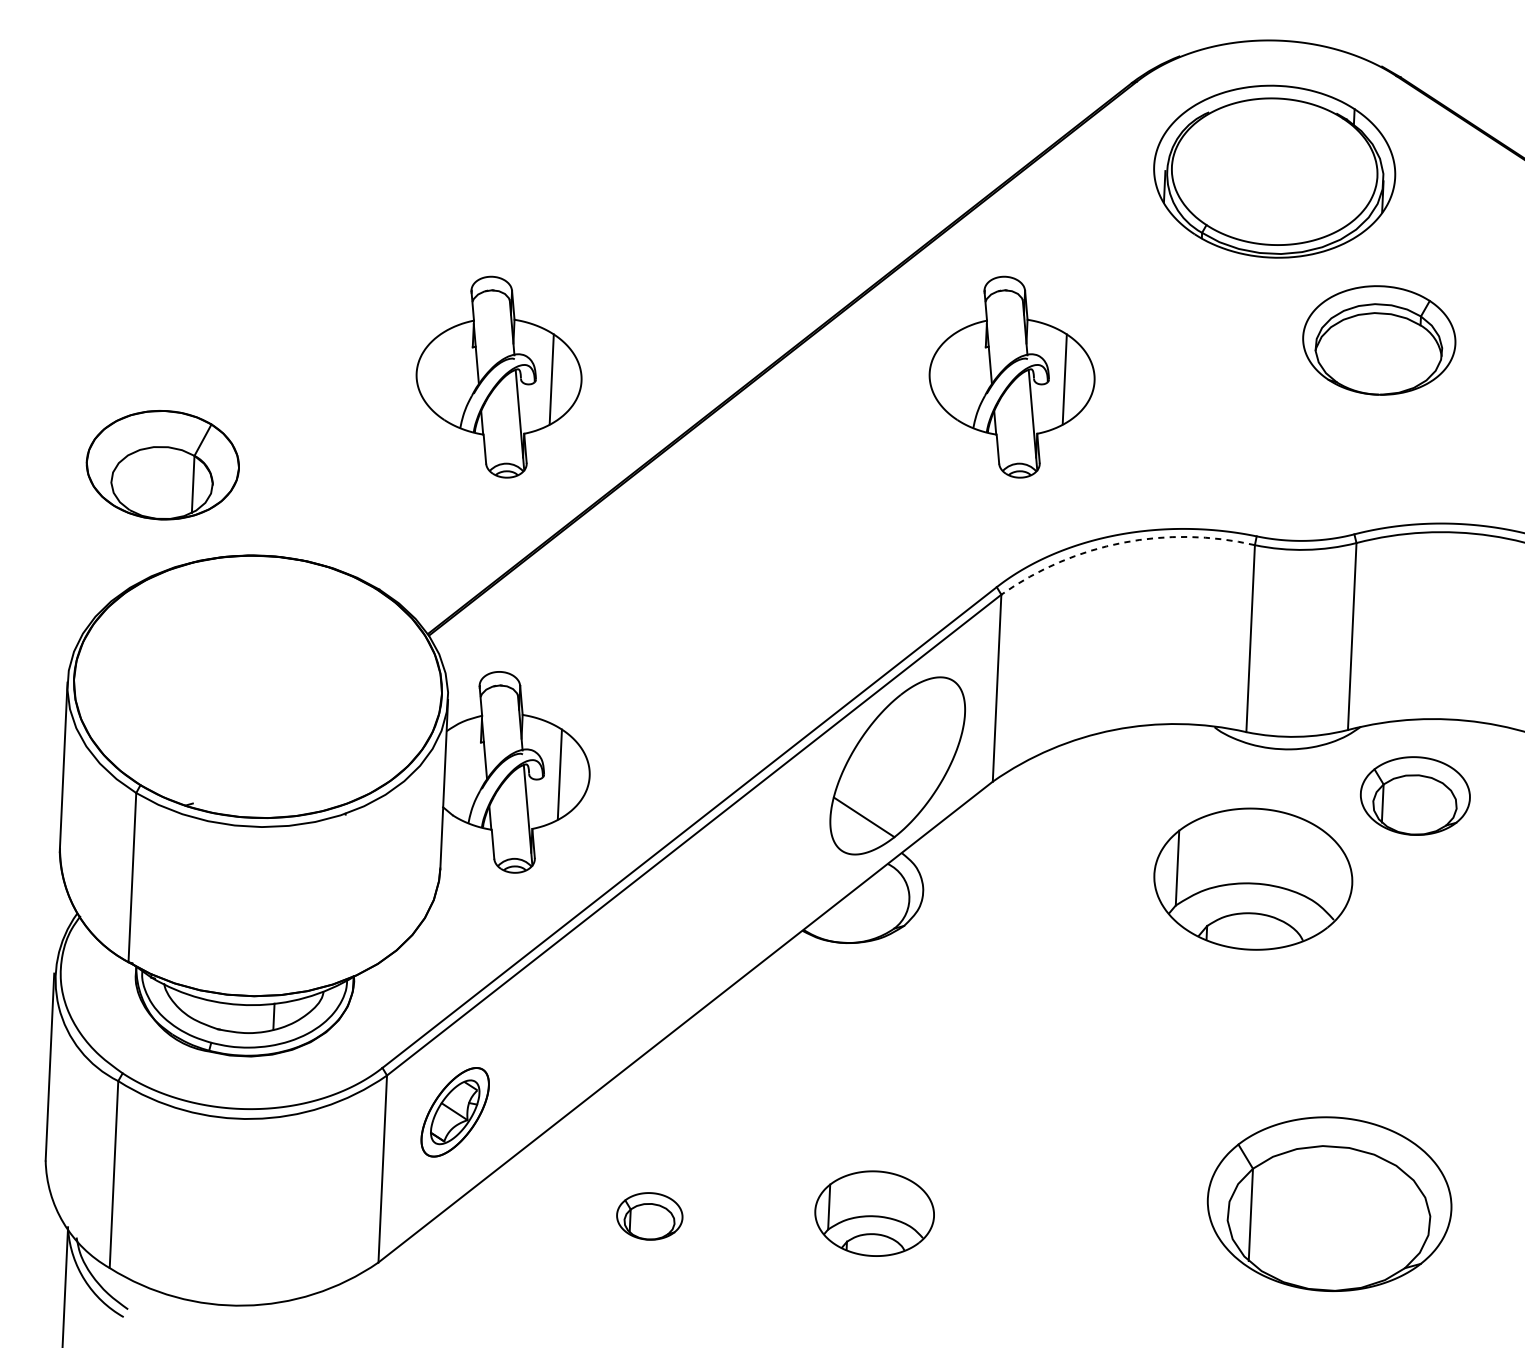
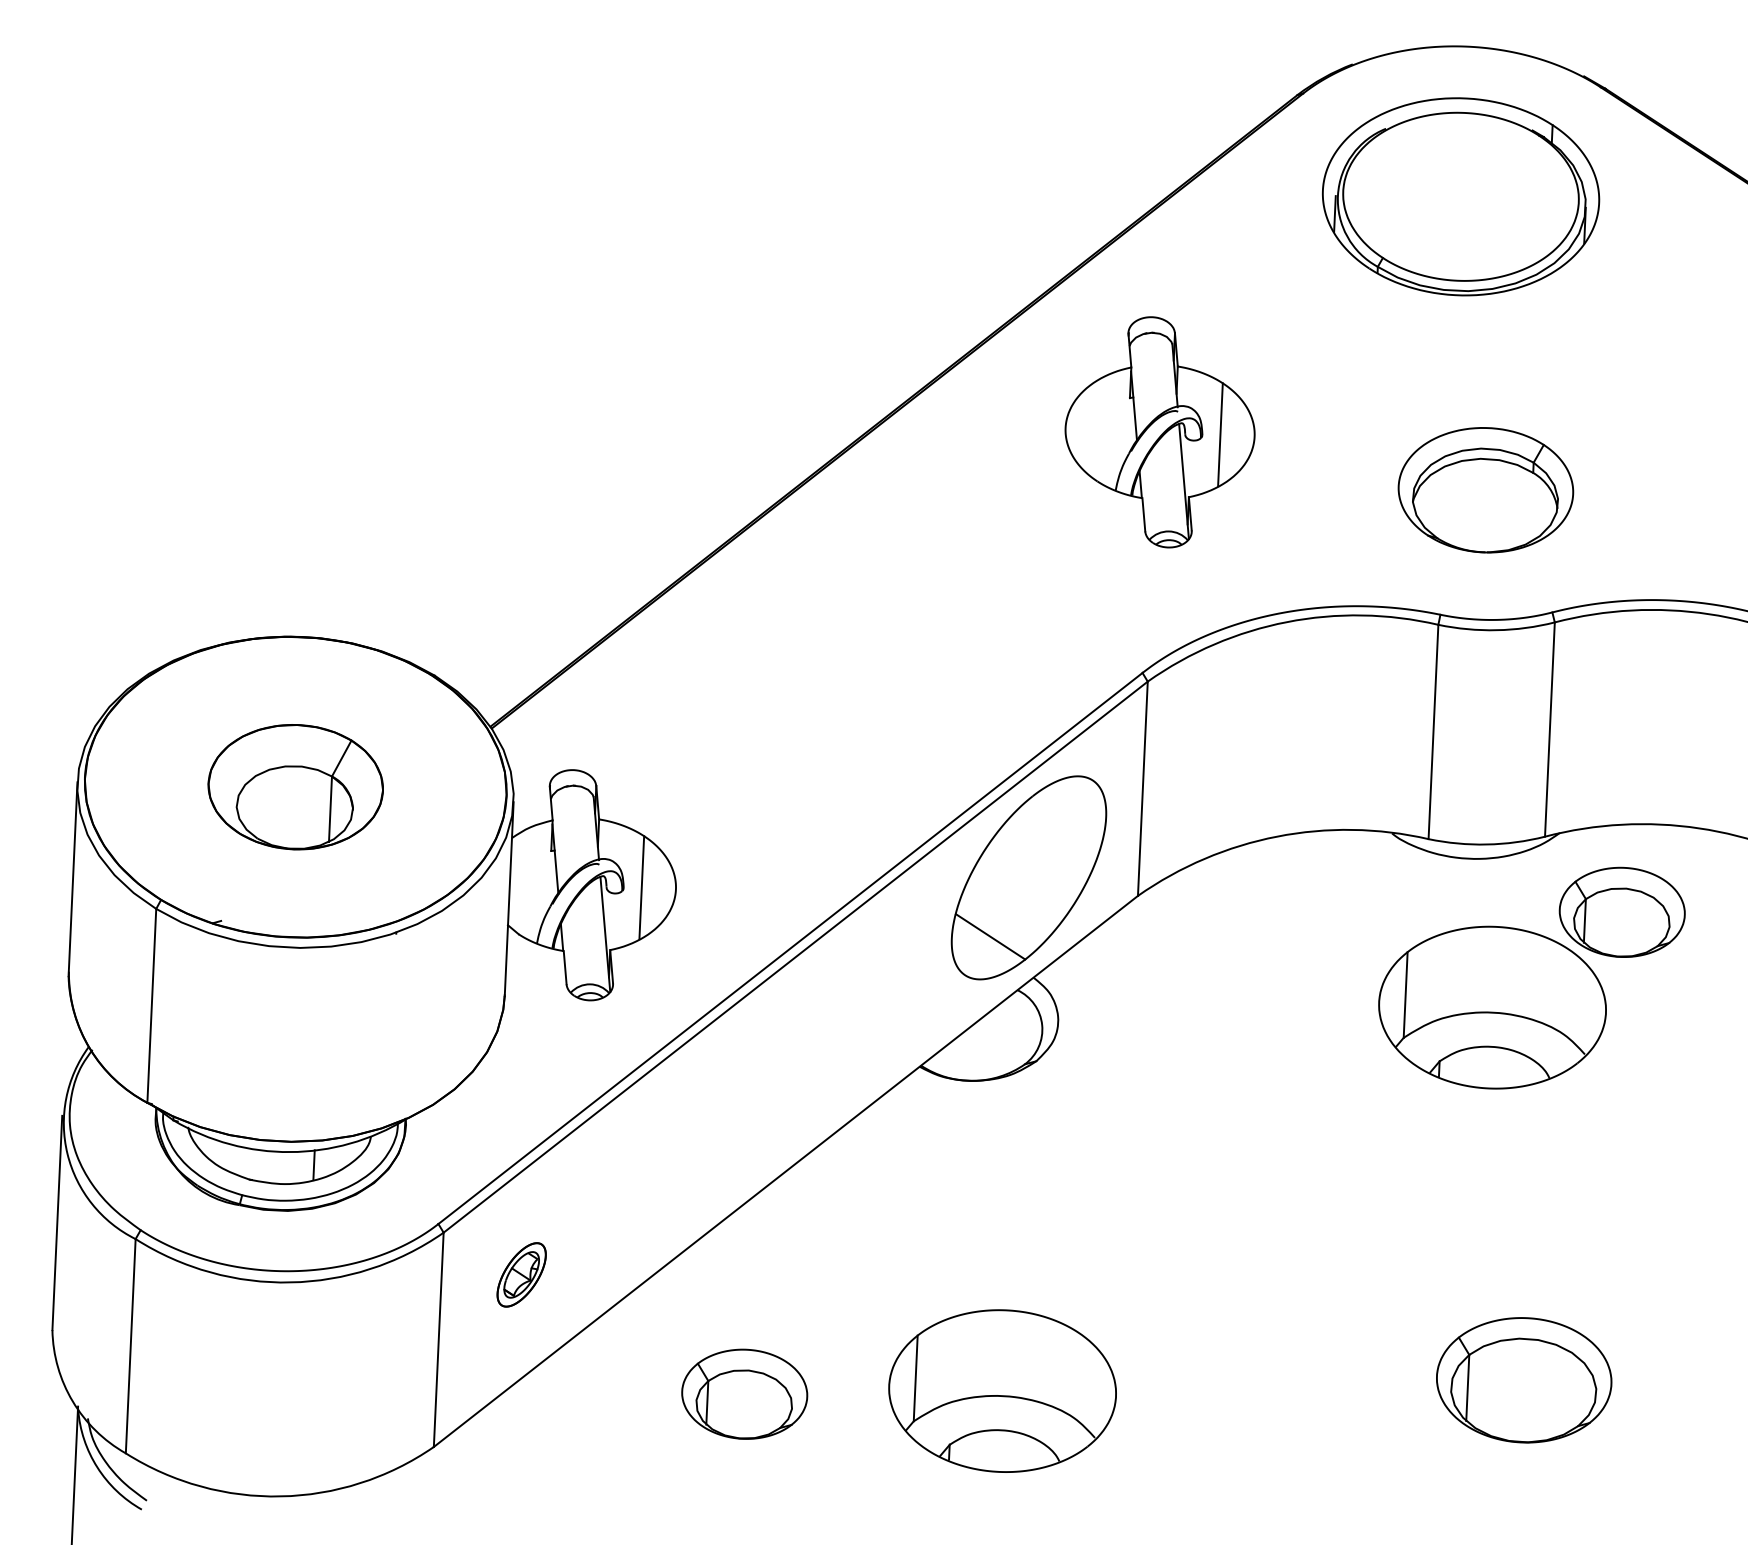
part: (1378, 340) -> (1485, 490), moved
part: (498, 377) -> (571, 432), removed
part: (162, 465) -> (295, 787), moved
arc: (1122, 543) -> (1286, 622), dashed -> solid
part: (1253, 879) -> (1492, 1007), moved
part: (454, 1111) -> (521, 1274), size x0.62
part: (1330, 1204) -> (1524, 1380), size x0.62
part: (874, 1213) -> (1002, 1390), size x1.67
part: (649, 1215) -> (744, 1393), size x1.67

